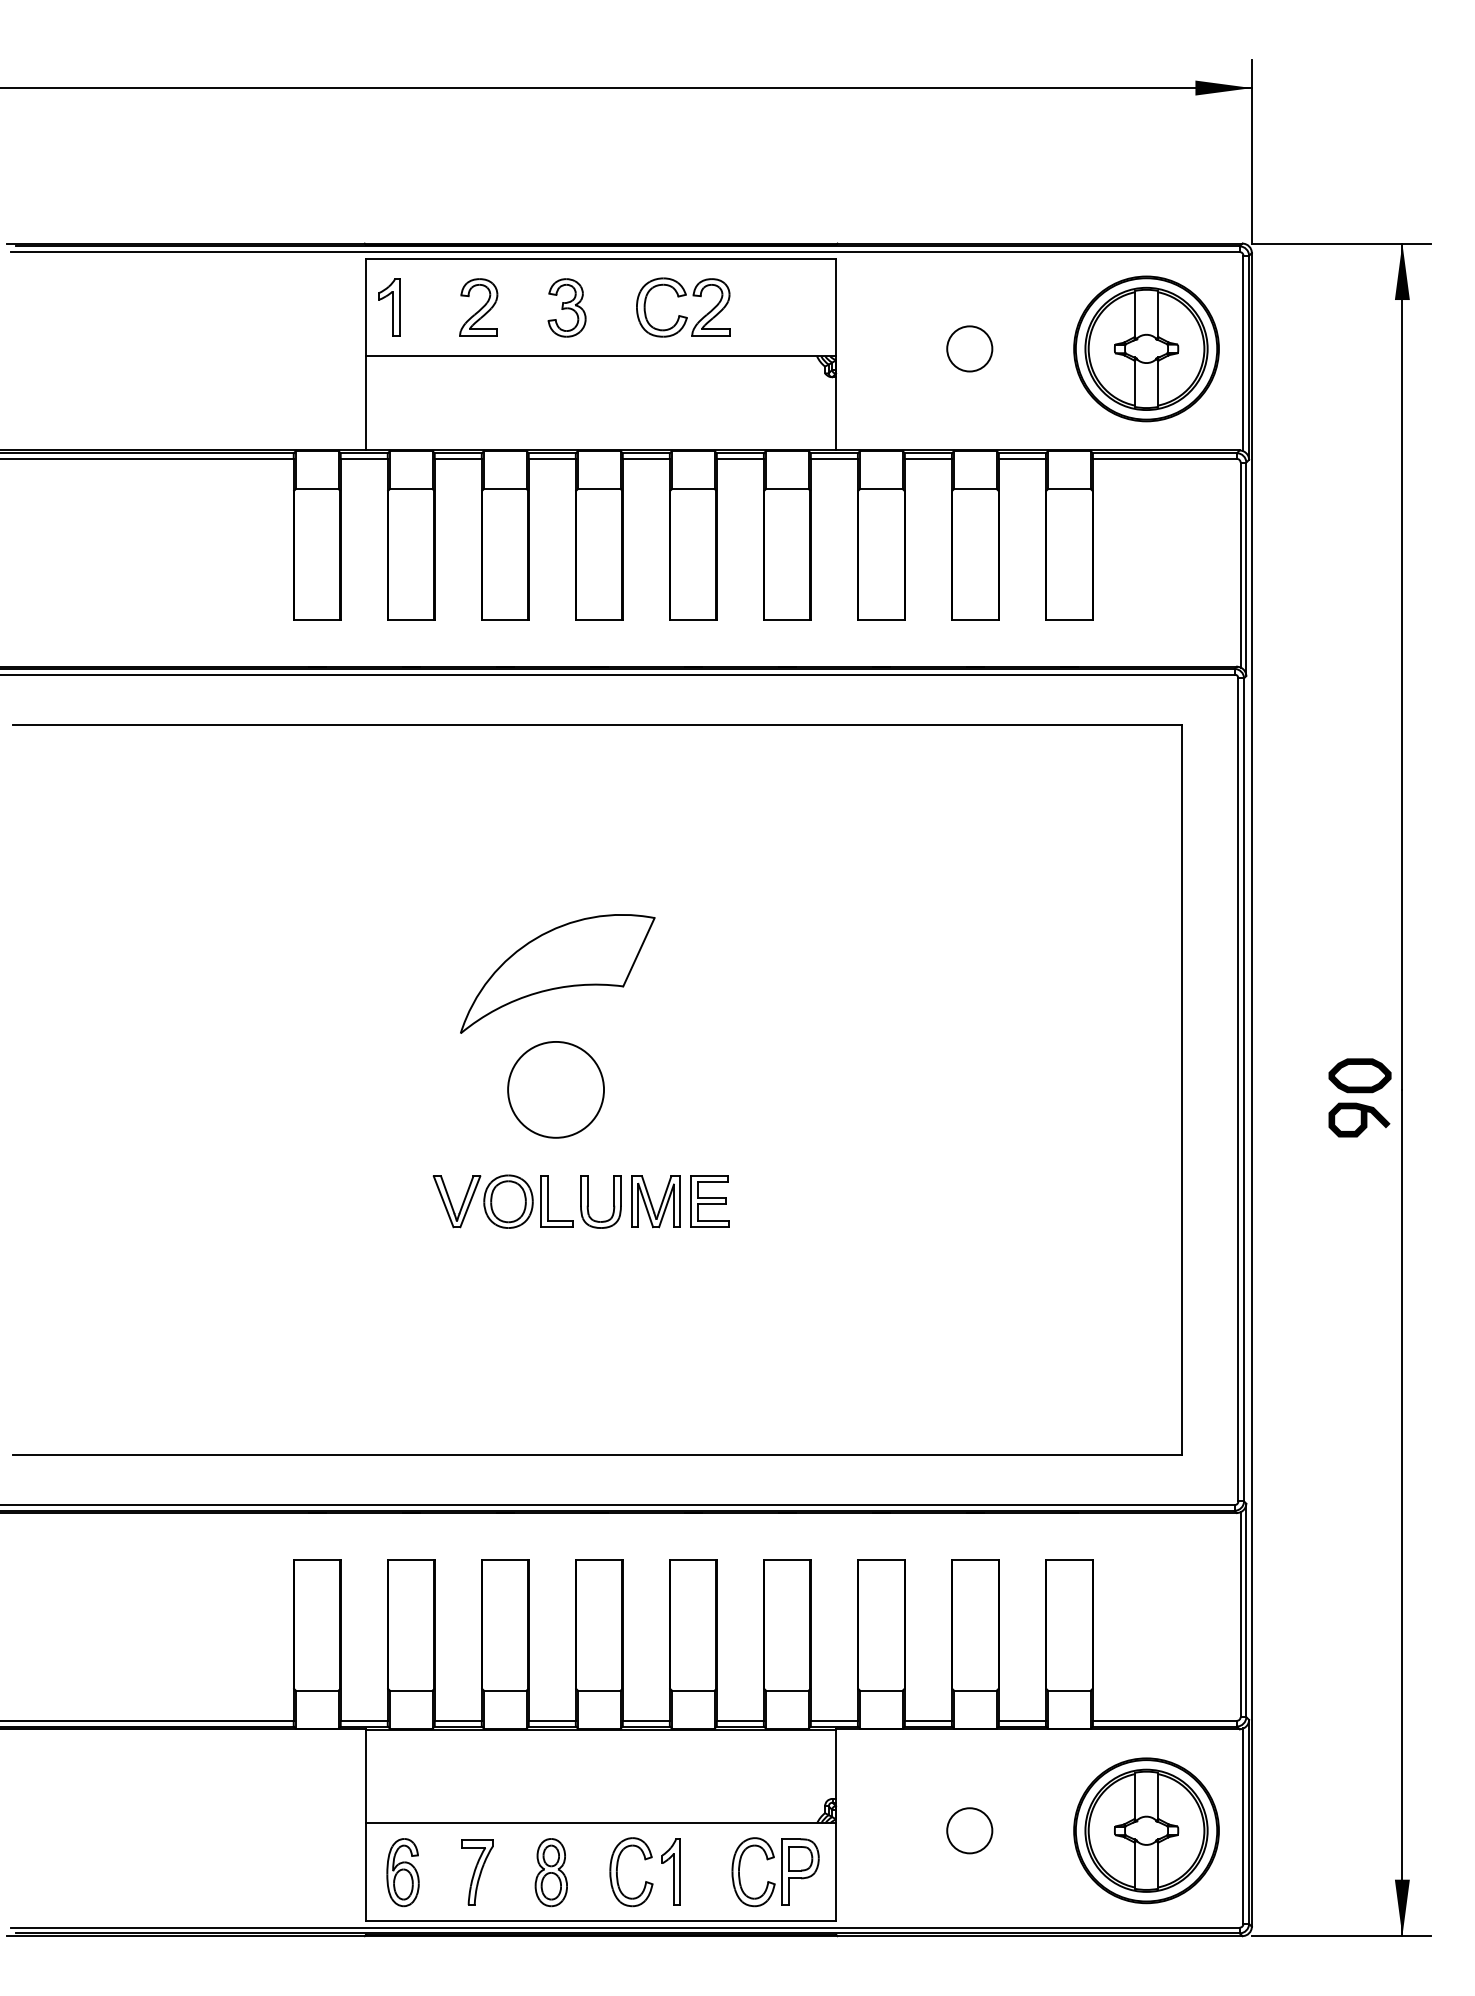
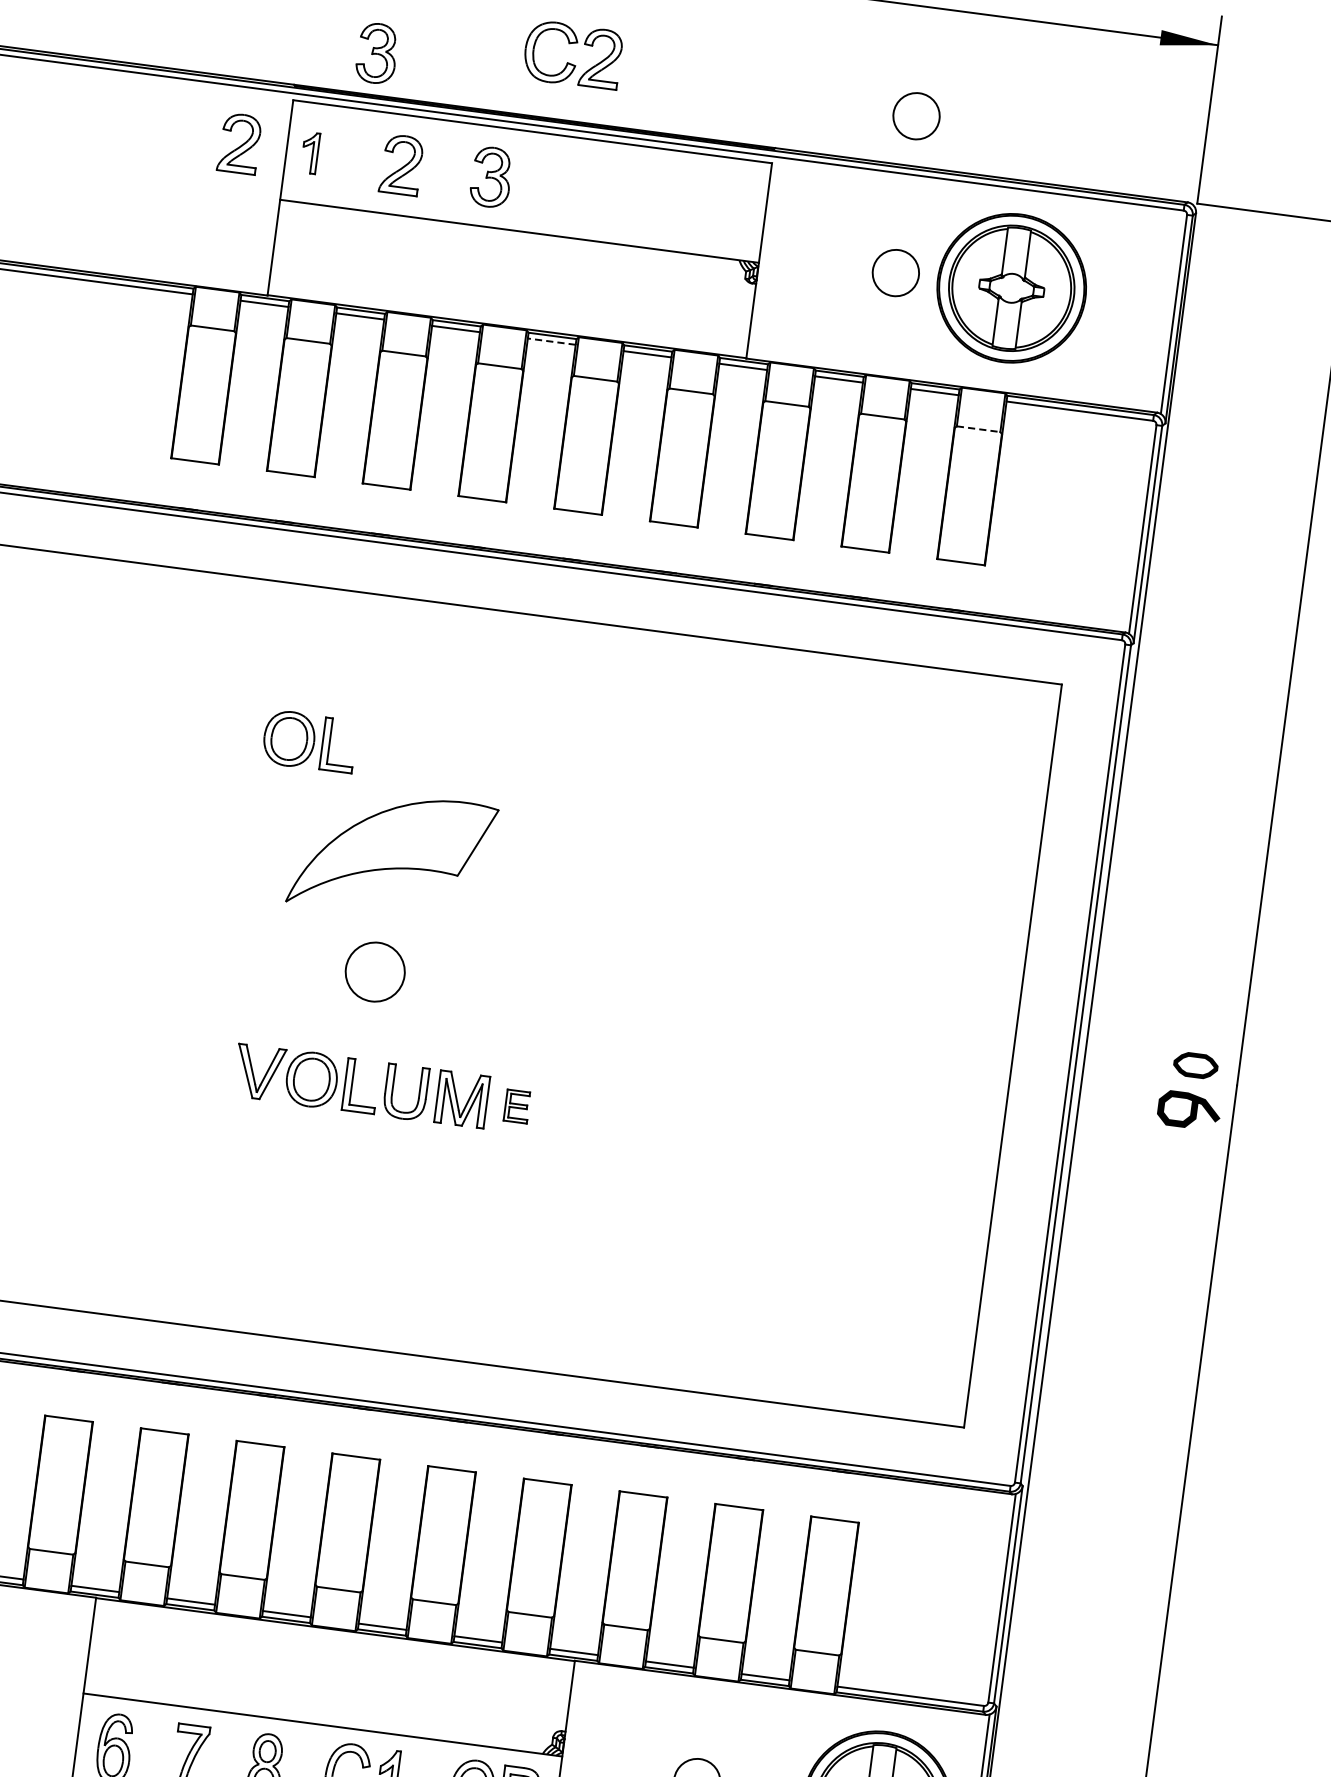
circle: (969, 194) -> (916, 115), added
part: (440, 202) -> (376, 52), added
part: (319, 307) -> (239, 143), added
part: (389, 307) -> (310, 153), size x0.7
part: (682, 315) -> (571, 63), moved
part: (1146, 348) -> (1011, 287), moved
line: (646, 458) -> (552, 341), solid -> dashed
line: (1069, 489) -> (978, 429), solid -> dashed
part: (463, 875) -> (309, 741), added
part: (1359, 1075) -> (1195, 1065), size x0.7
circle: (556, 1089) -> (375, 971), size x0.6
part: (709, 1201) -> (516, 1106), size x0.6

